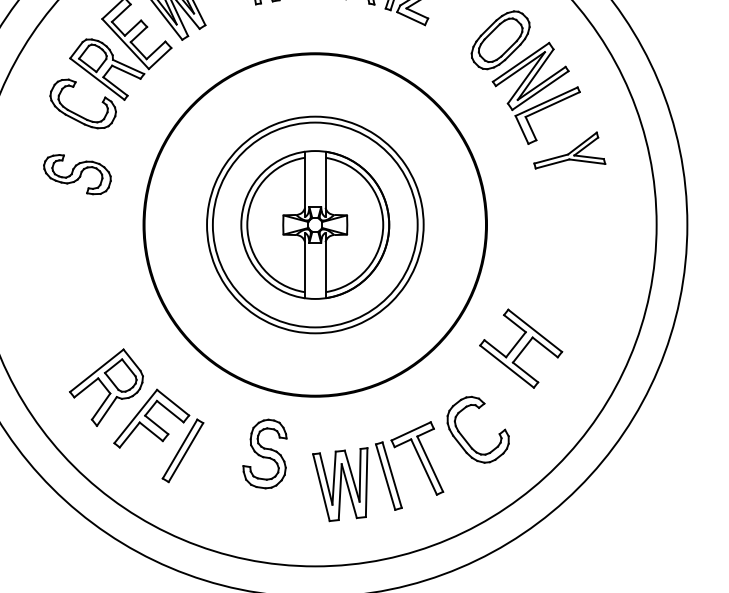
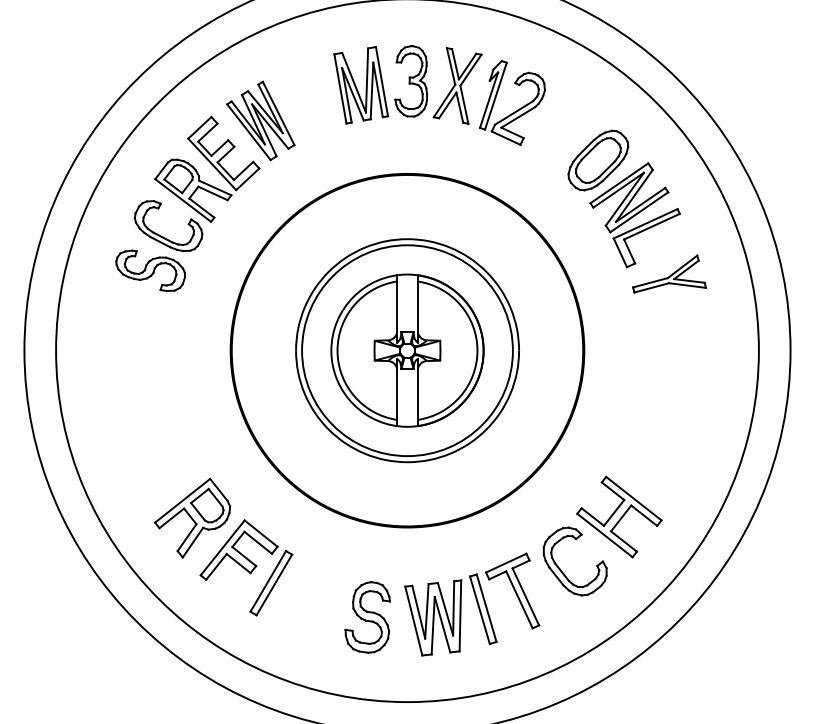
part: (77, 174) -> (150, 270), moved
part: (521, 348) -> (619, 516), moved
part: (264, 454) -> (367, 617), moved

